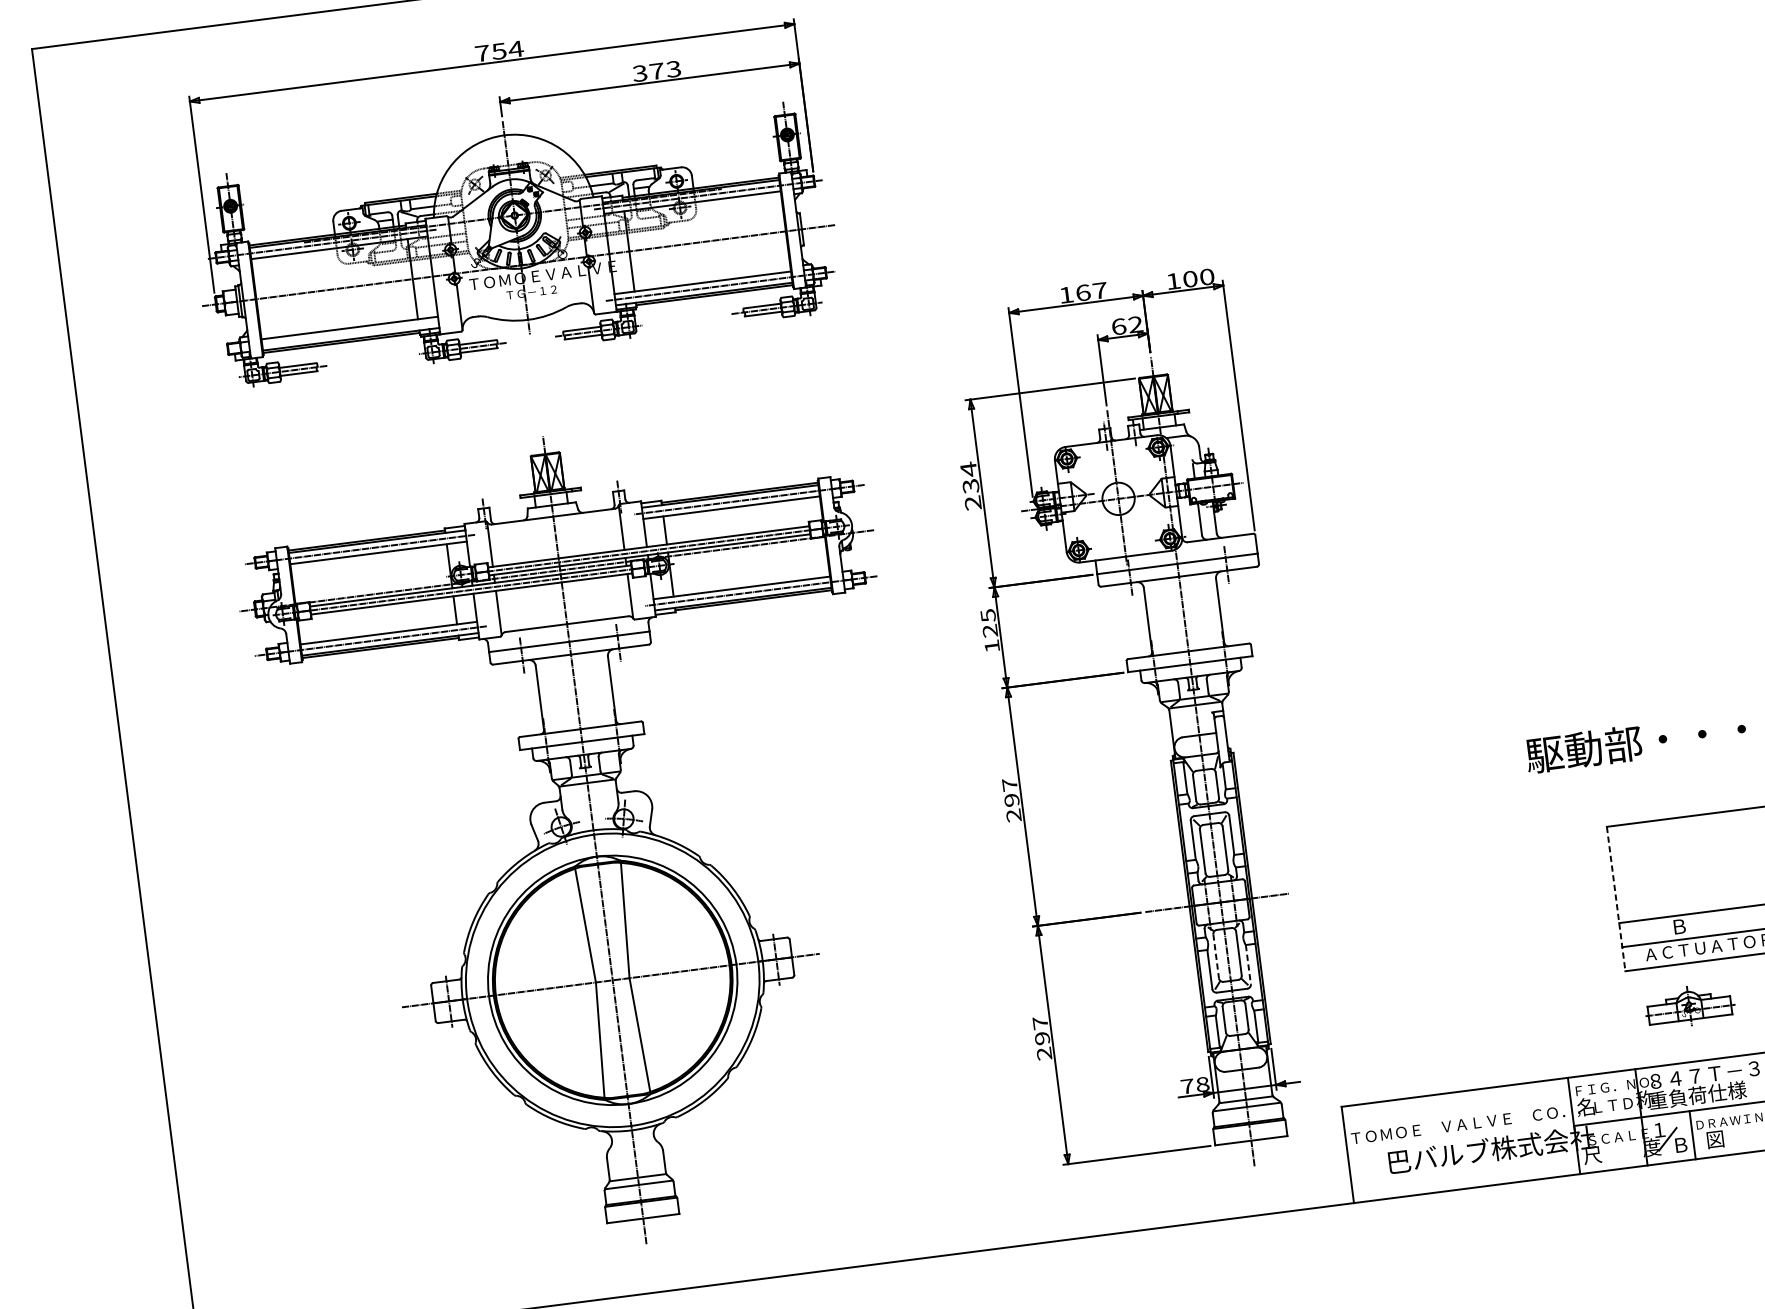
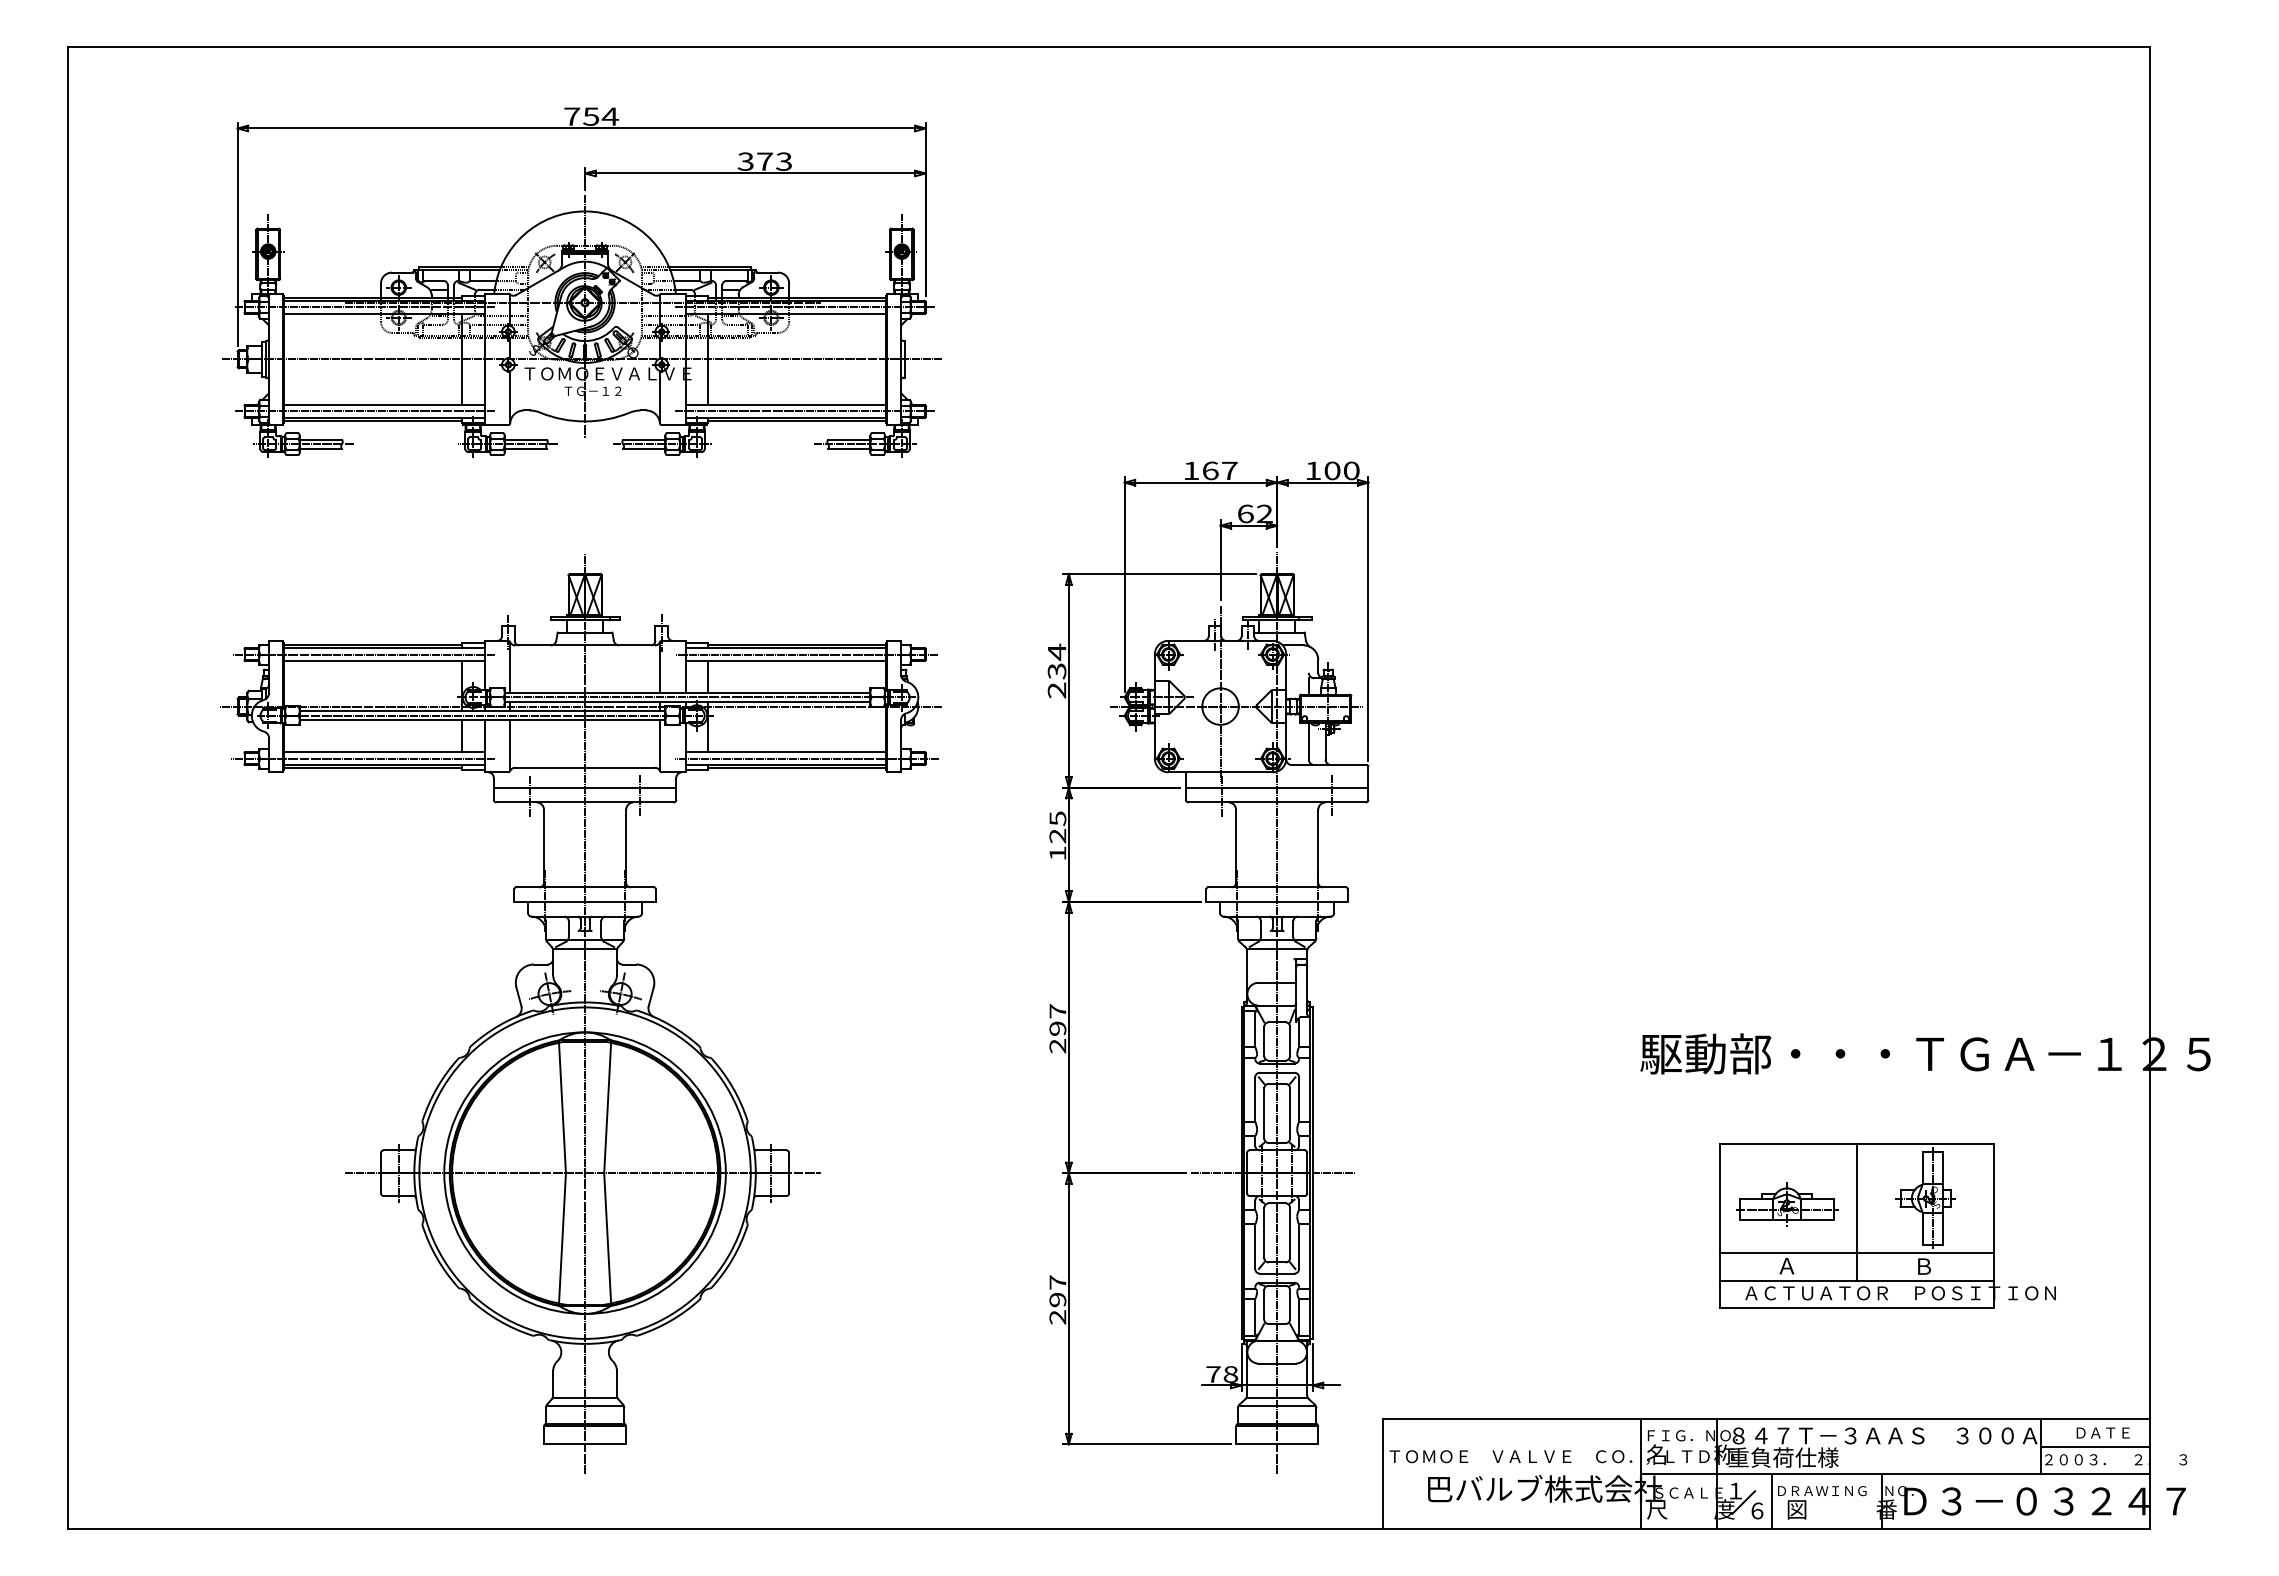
line: (333, 335) -> (364, 411), added
line: (1735, 870) -> (1857, 1211), added
line: (1616, 899) -> (1720, 1226), dashed -> solid
text: (1678, 927) -> (1786, 1266), Ｂ -> Ａ
line: (1216, 956) -> (1264, 1232), dashed -> solid
line: (1248, 965) -> (1299, 1247), dashed -> solid
part: (1689, 1006) -> (1787, 1204), moved
text: (1680, 1144) -> (1757, 1510), Ｂ -> ６

